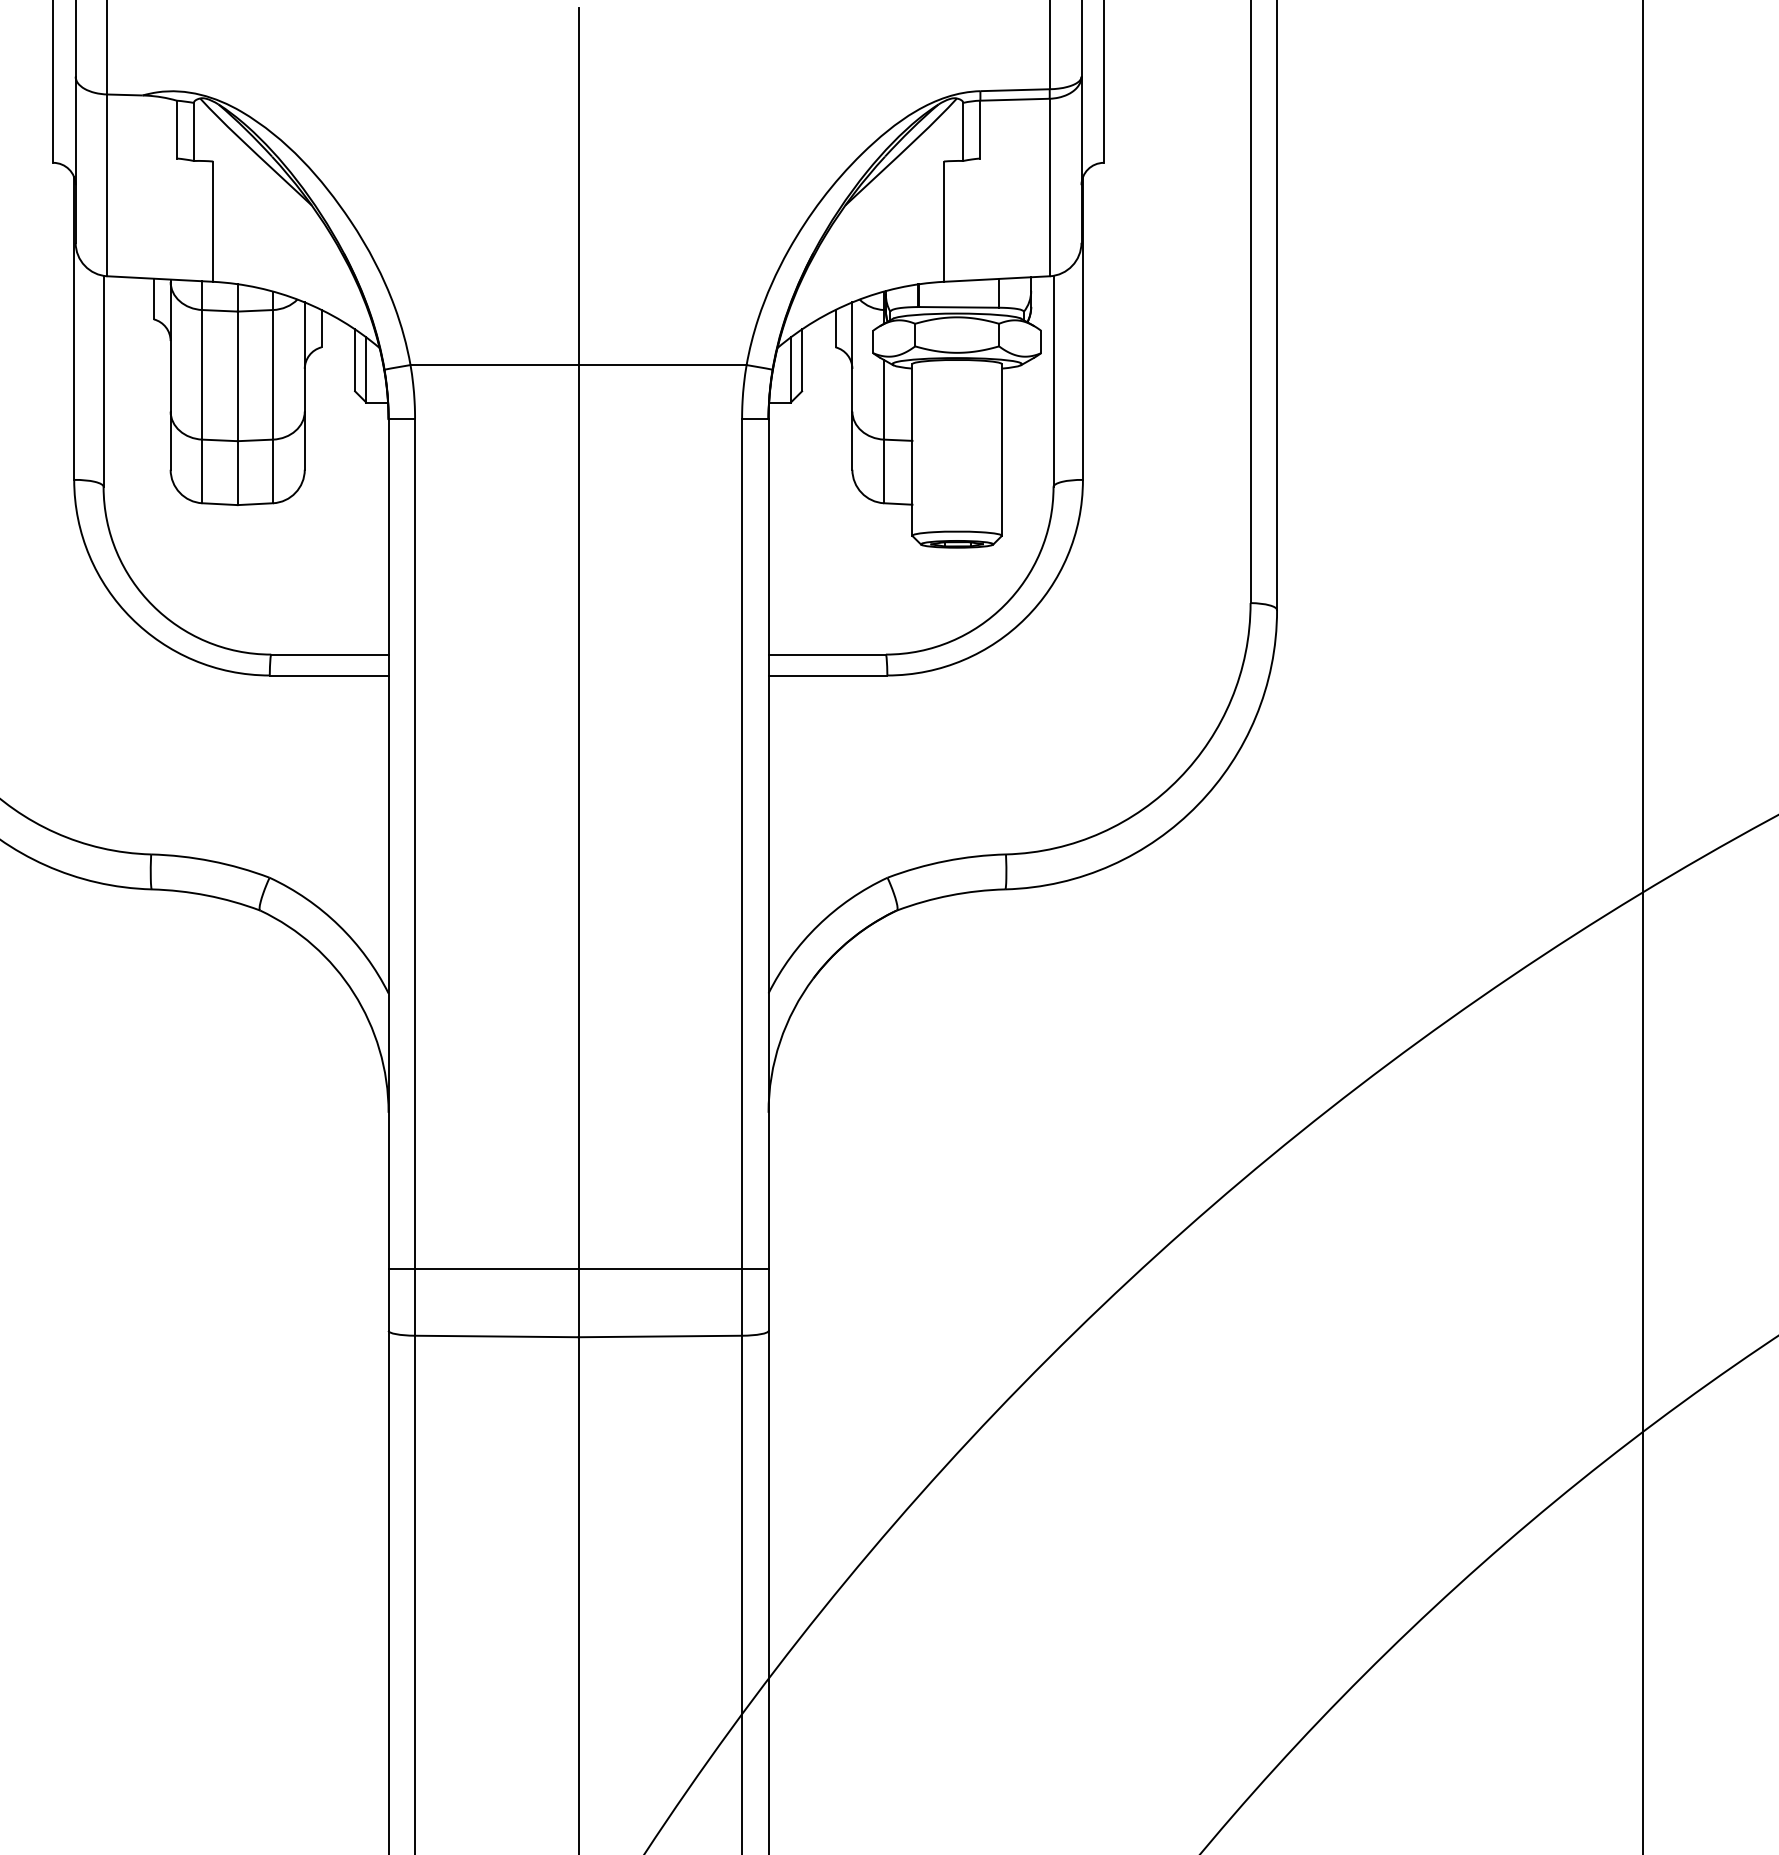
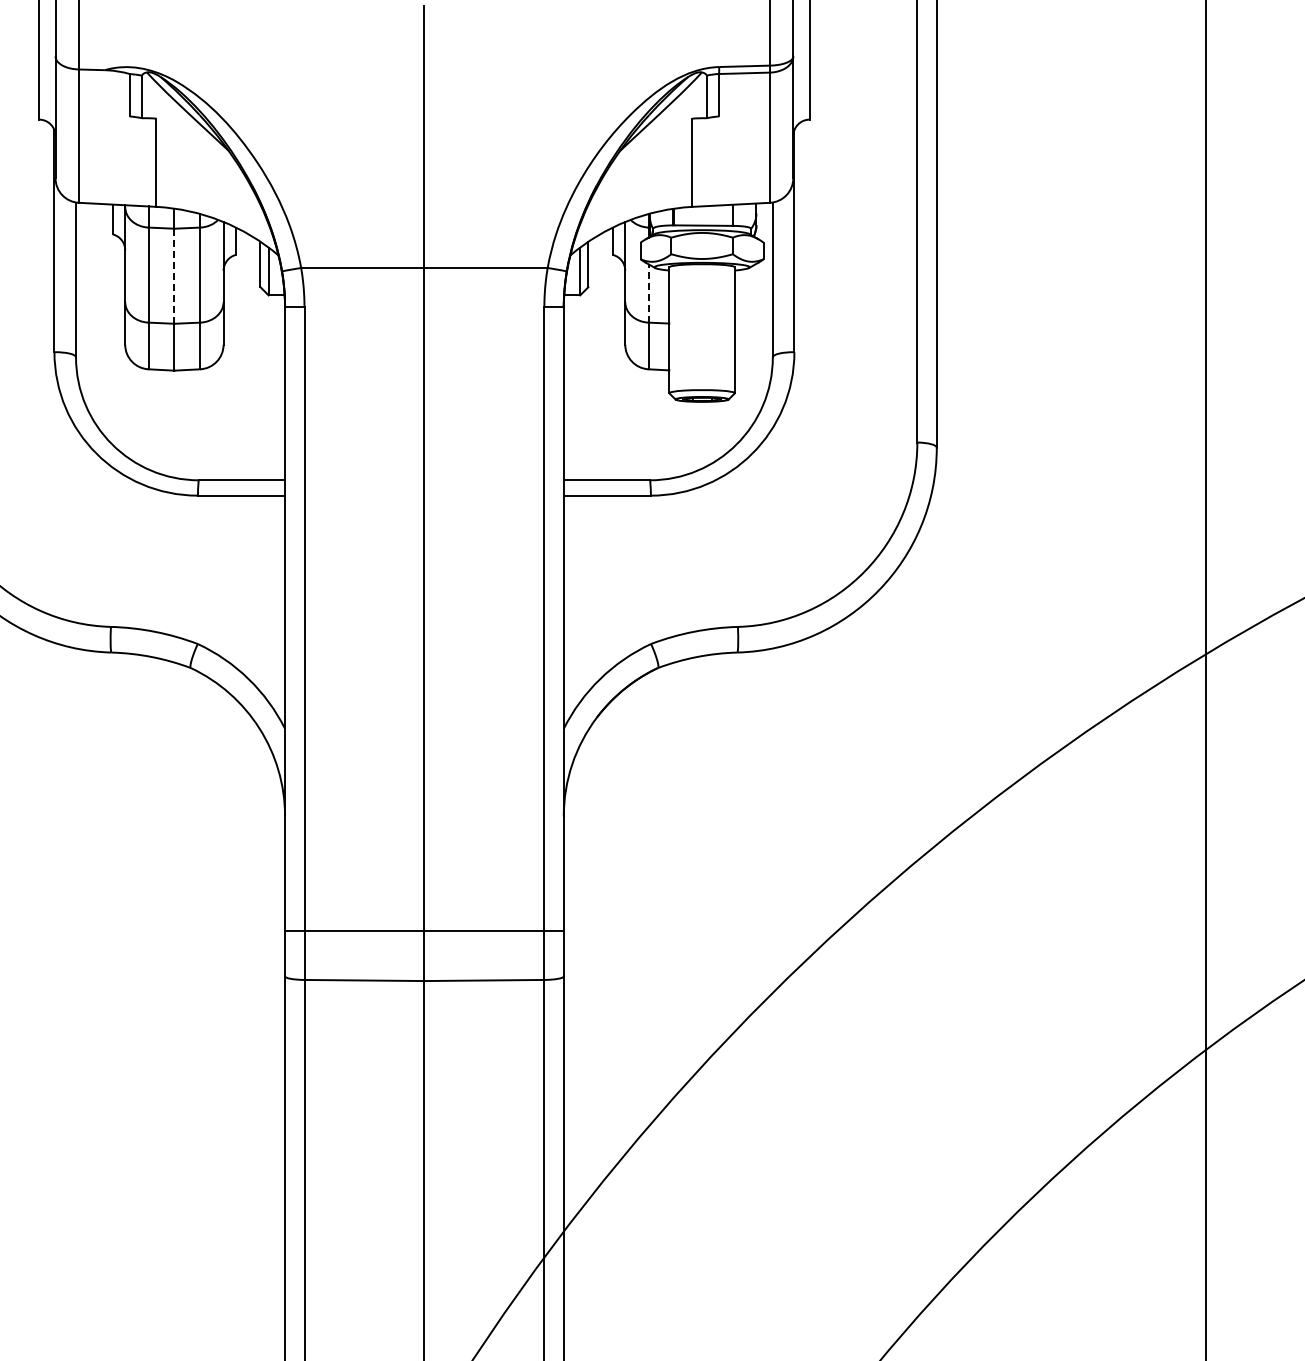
line: (237, 376) -> (174, 276), solid -> dashed
line: (884, 398) -> (648, 292), solid -> dashed

